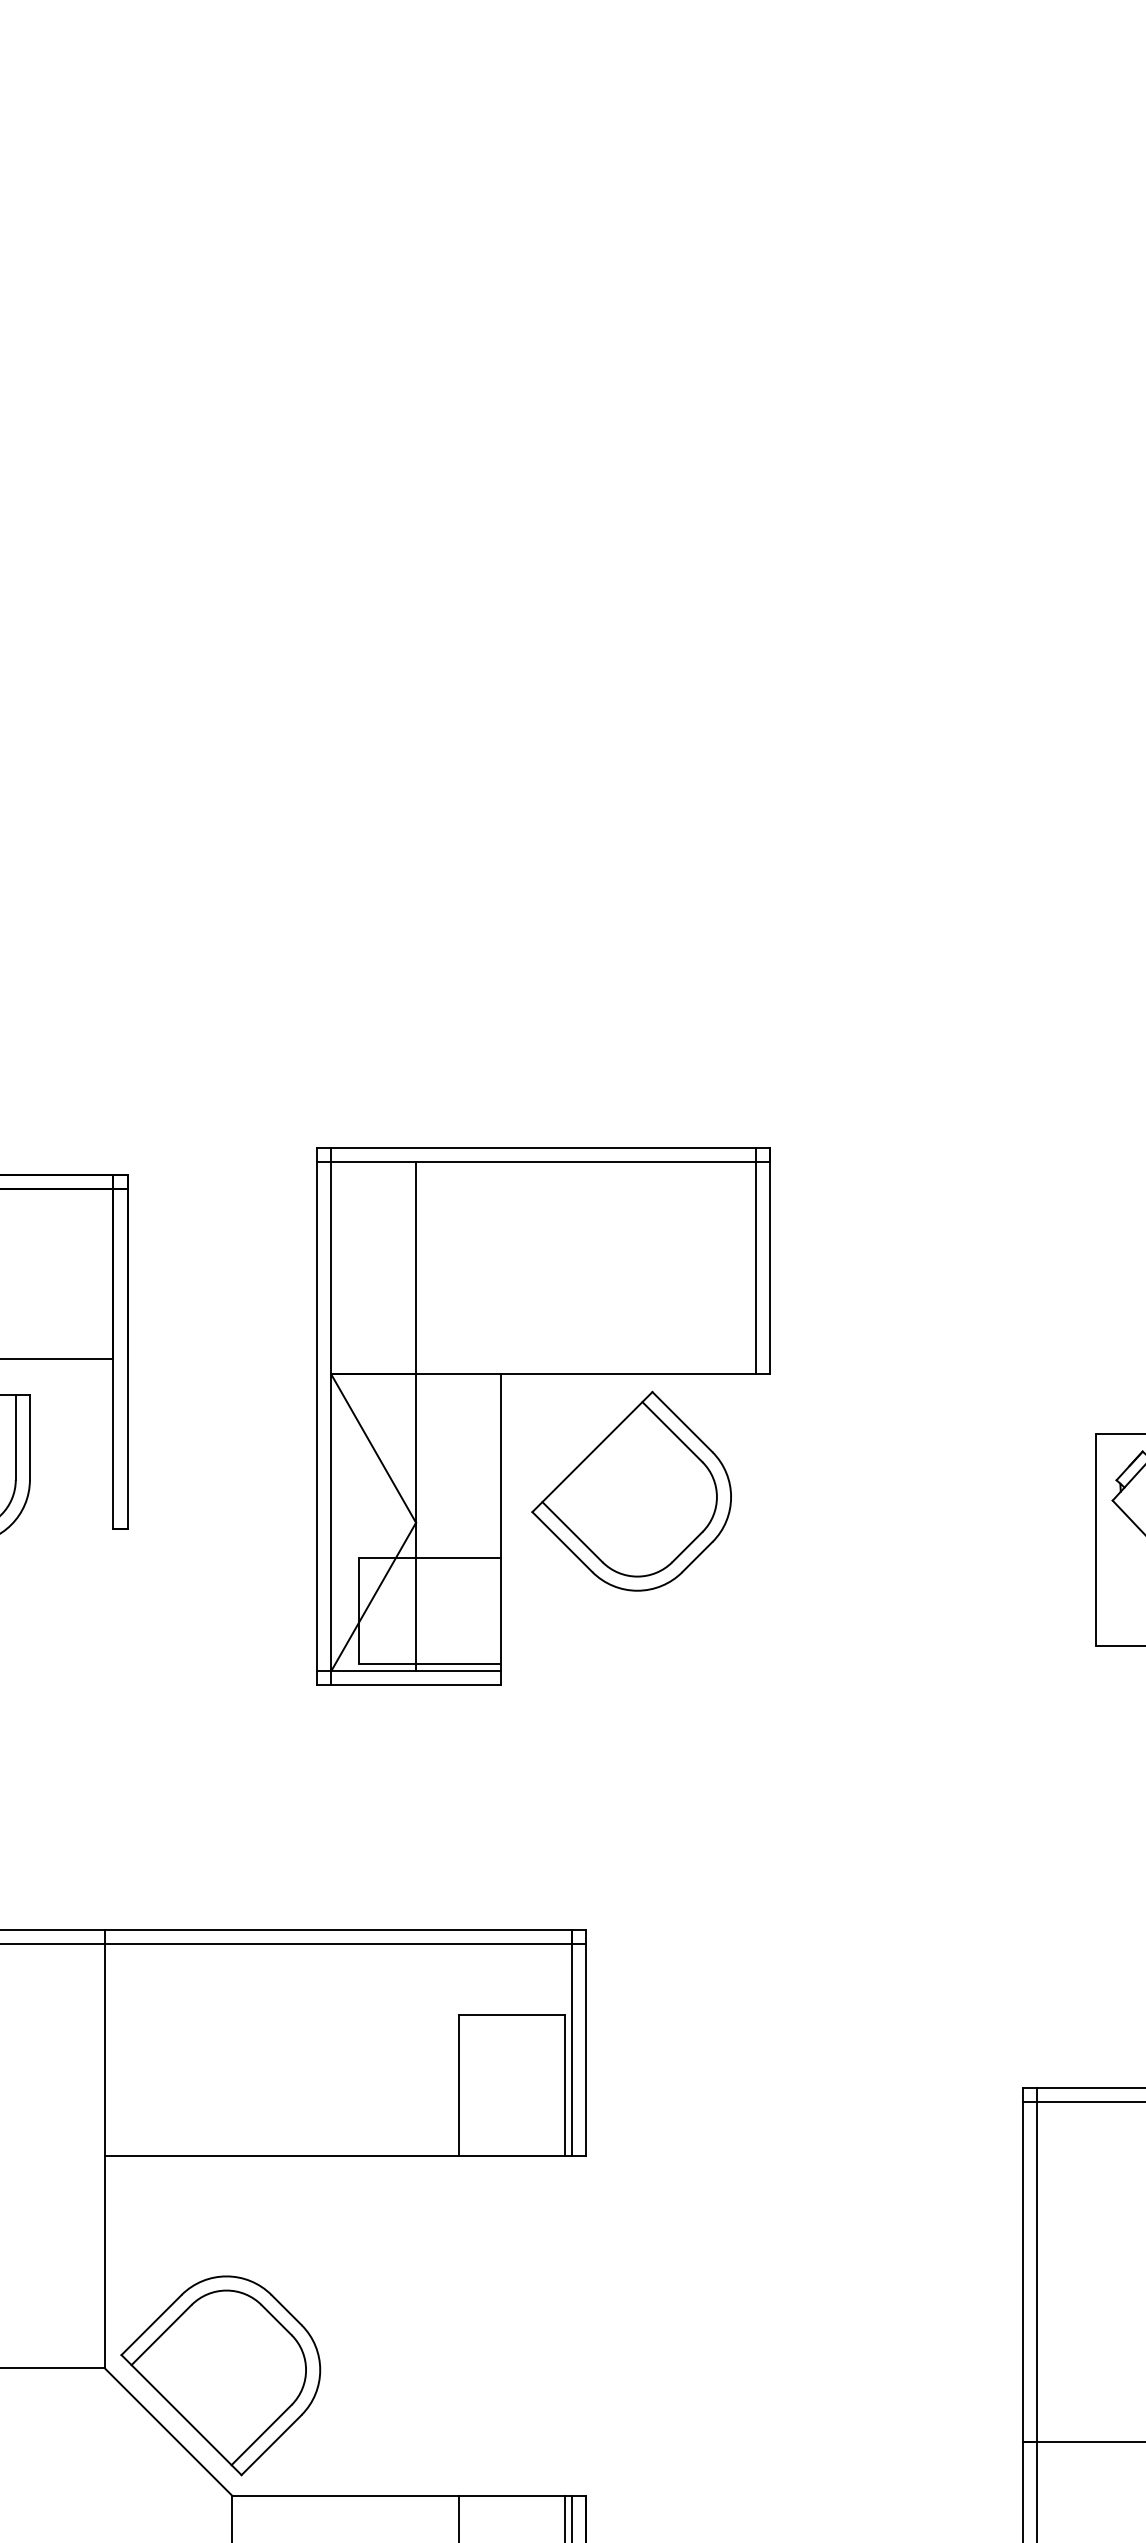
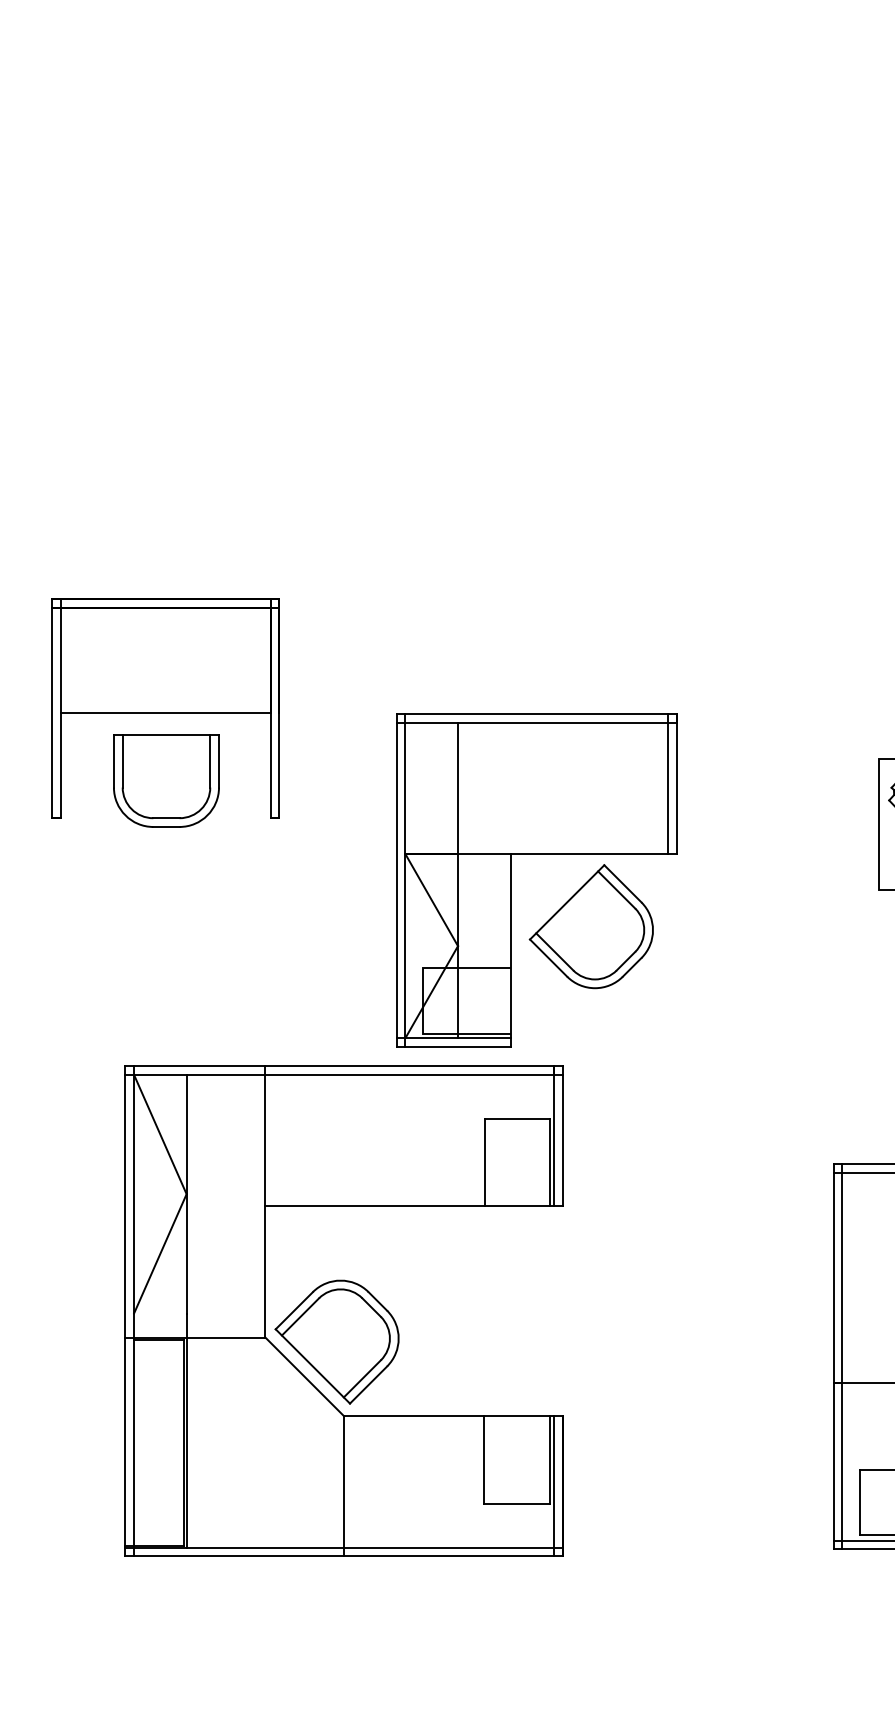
part: (502, 1416) -> (511, 880), moved

